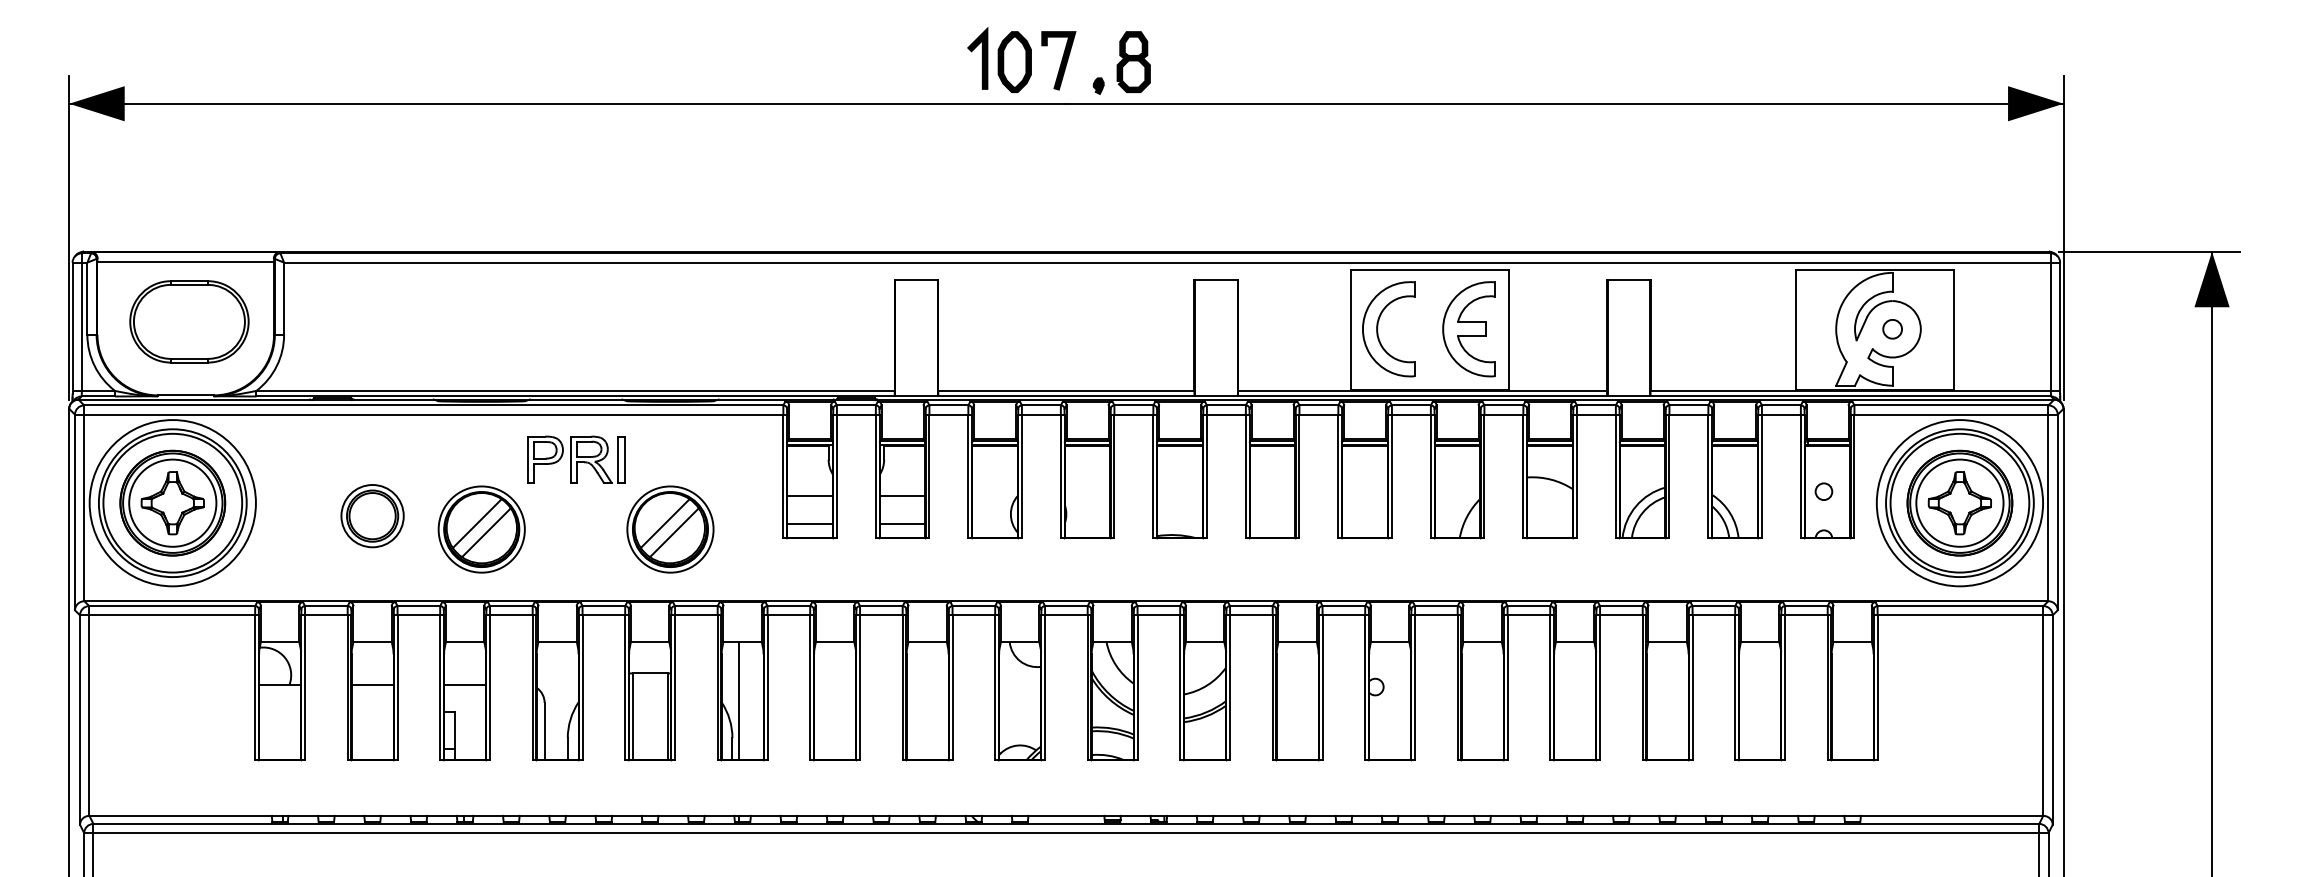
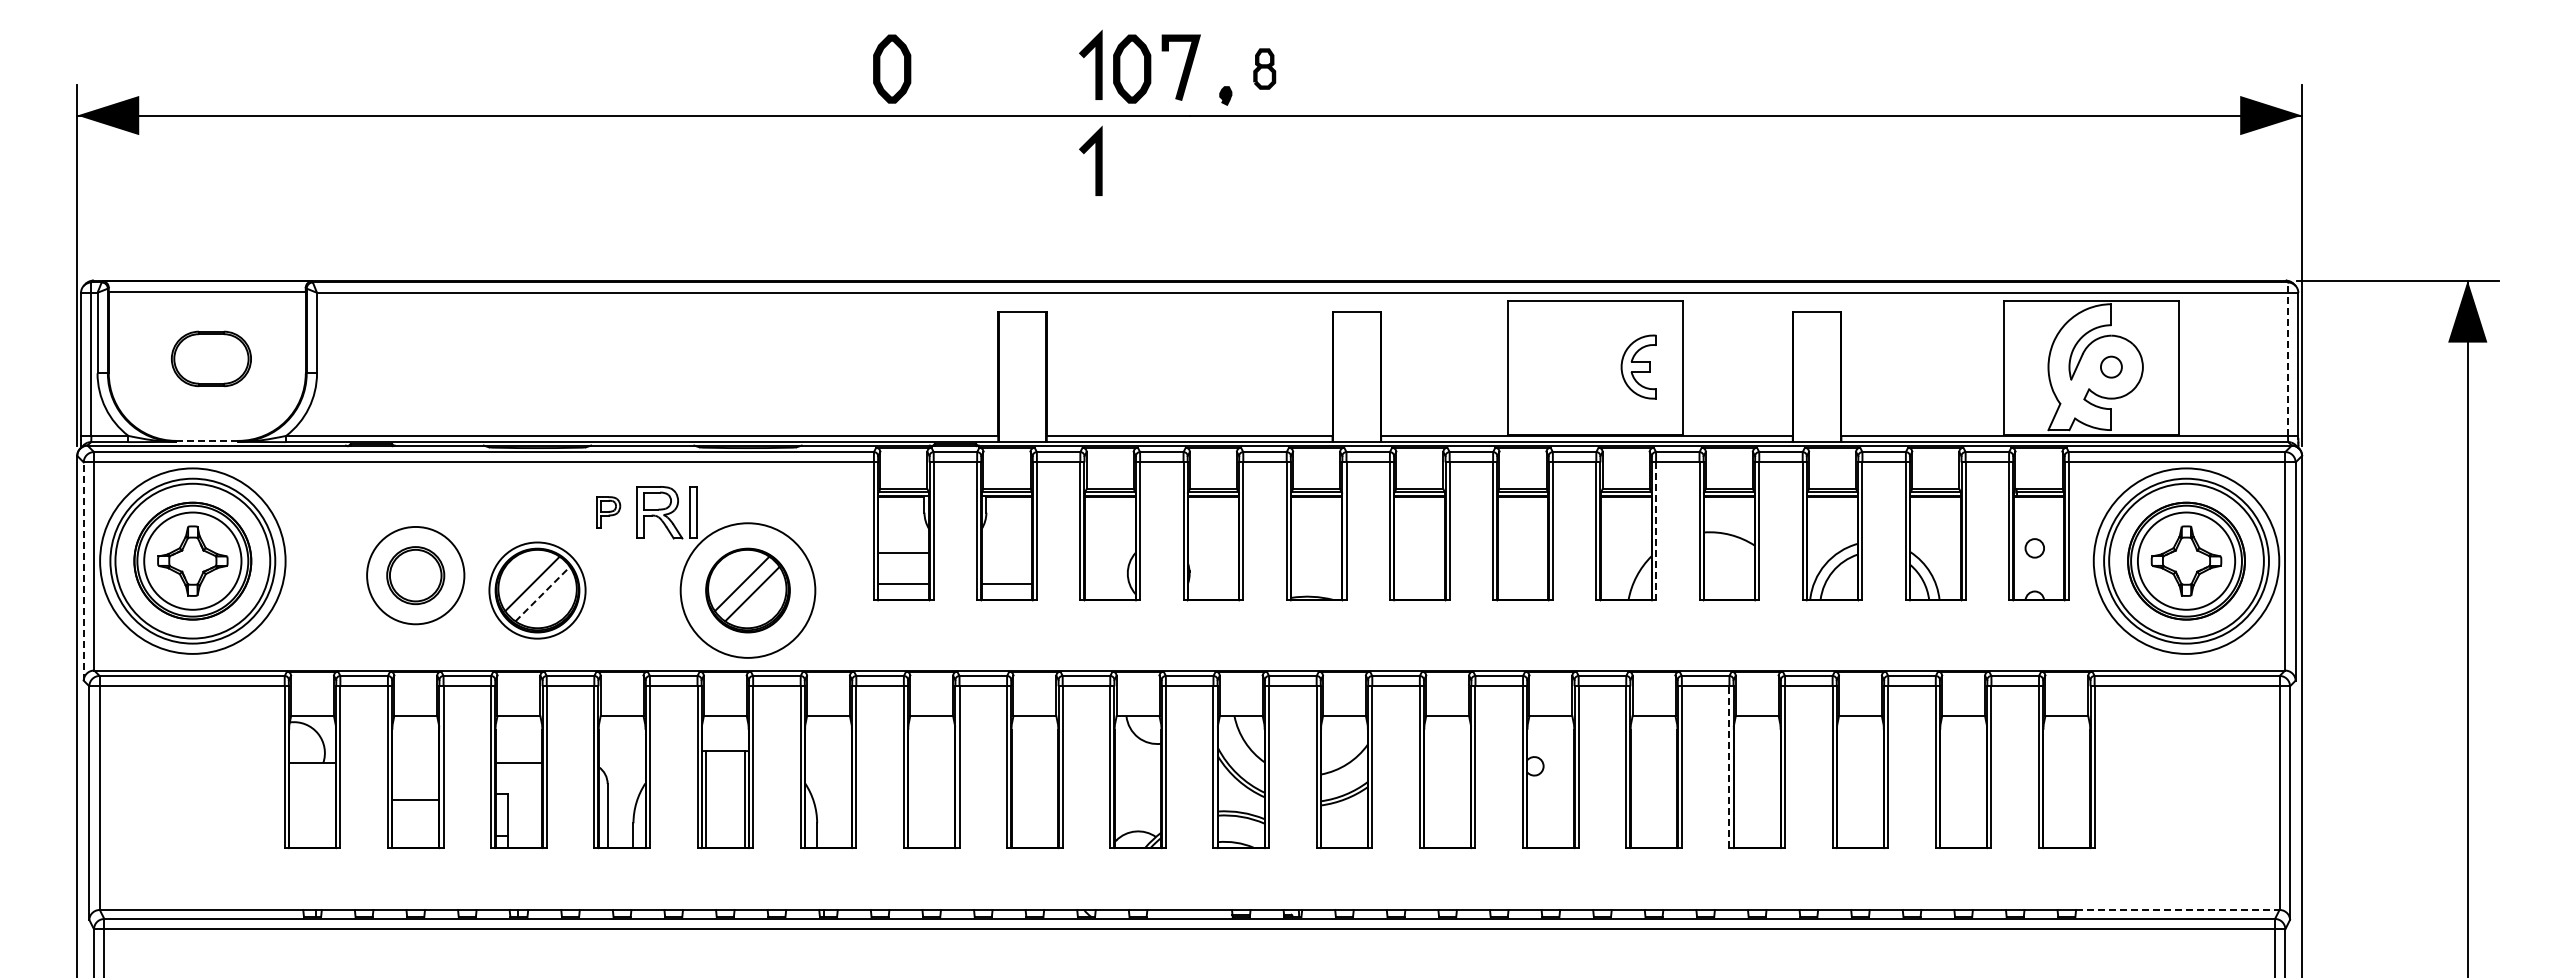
part: (799, 61) -> (892, 68), added
part: (1133, 61) -> (1264, 68), size x0.6
line: (981, 144) -> (1095, 160), added
part: (189, 321) -> (211, 358), size x0.6
line: (2051, 322) -> (2288, 359), solid -> dashed
part: (1378, 328) -> (1537, 366), removed
part: (1468, 328) -> (1638, 366), size x0.6
line: (185, 395) -> (207, 440), solid -> dashed
part: (545, 459) -> (608, 512), size x0.6
line: (1484, 476) -> (1656, 531), solid -> dashed
line: (902, 495) -> (1006, 552), removed
line: (74, 512) -> (83, 571), solid -> dashed
circle: (372, 516) -> (415, 575), size x1.4
circle: (669, 529) -> (747, 590), size x1.4
line: (486, 533) -> (542, 594), solid -> dashed
line: (372, 684) -> (415, 800), moved
line: (1550, 688) -> (1729, 767), solid -> dashed
line: (739, 700) -> (824, 781), removed
line: (1951, 815) -> (2177, 909), solid -> dashed

